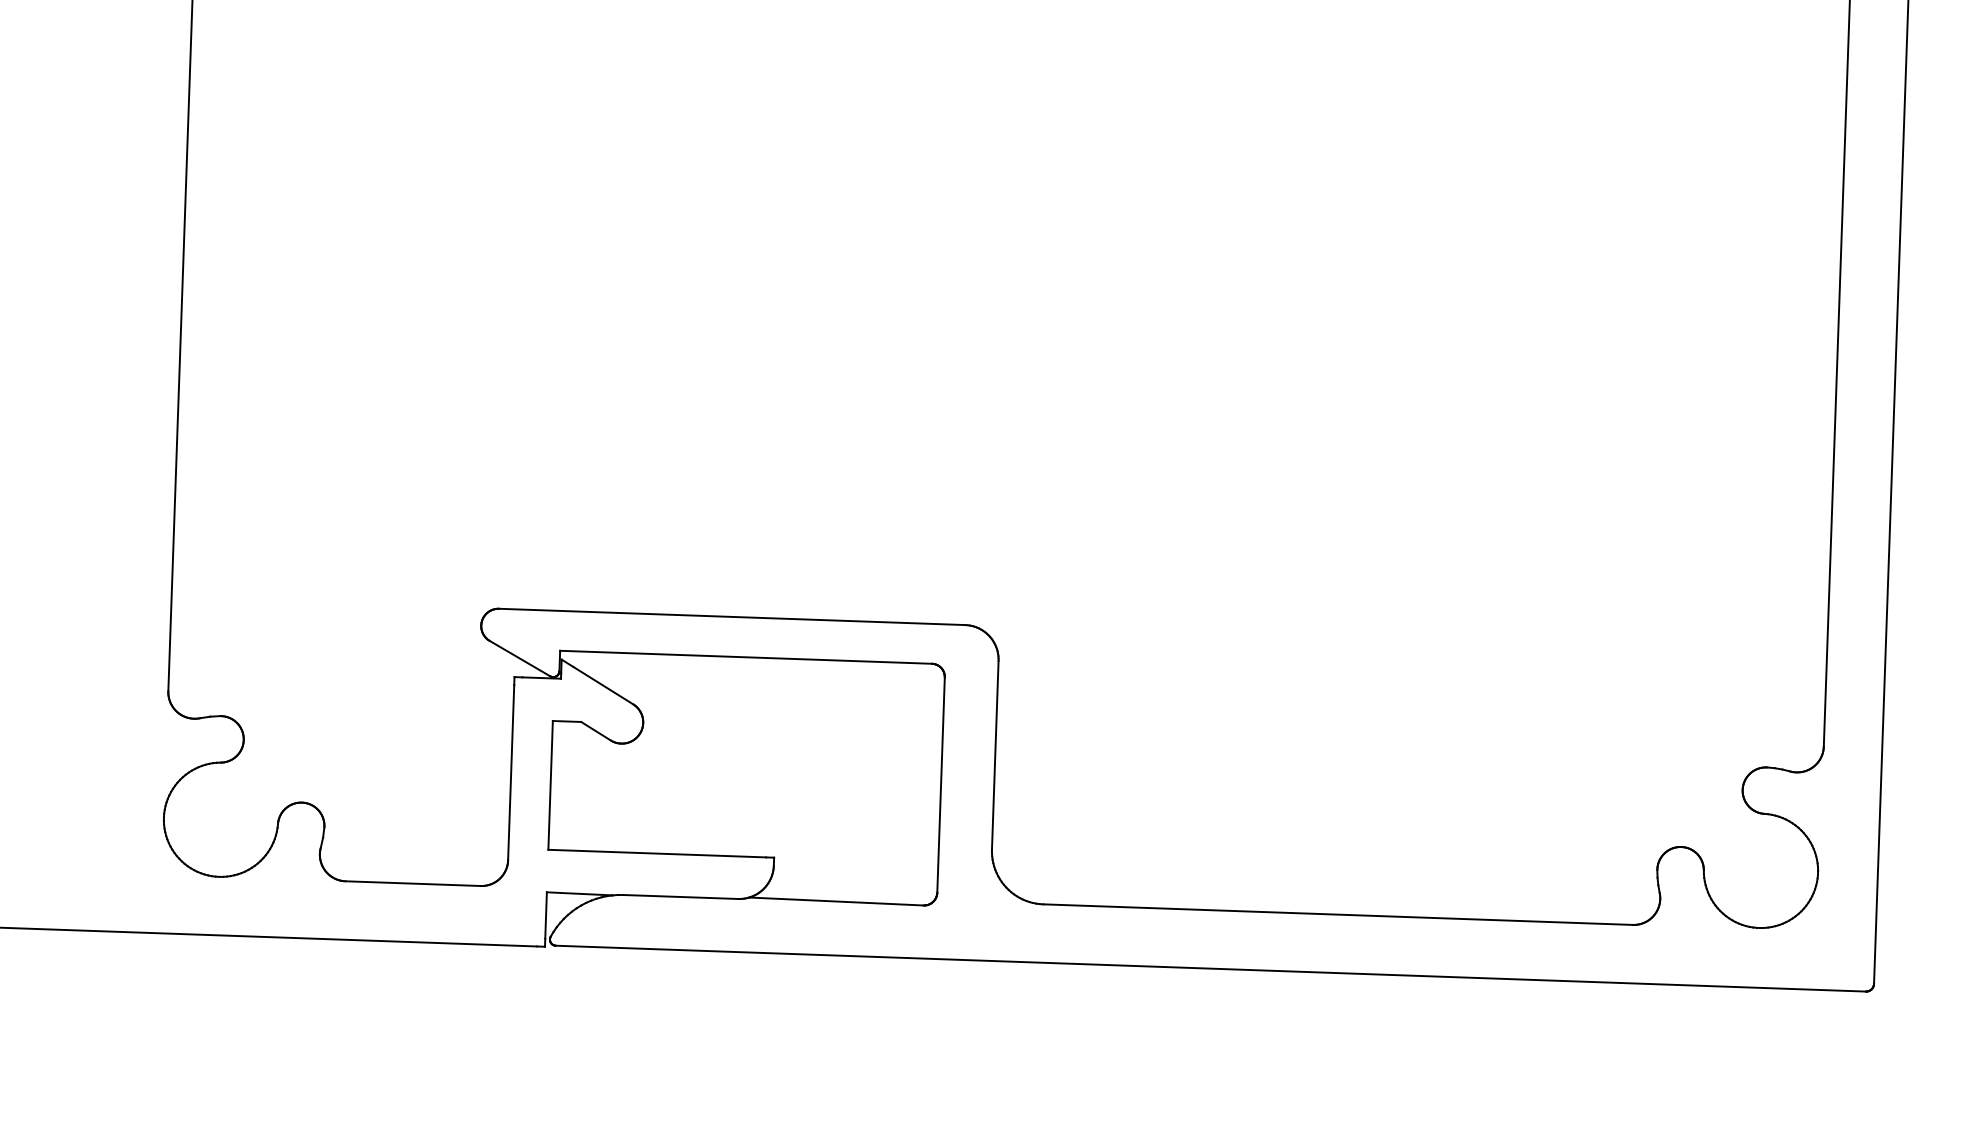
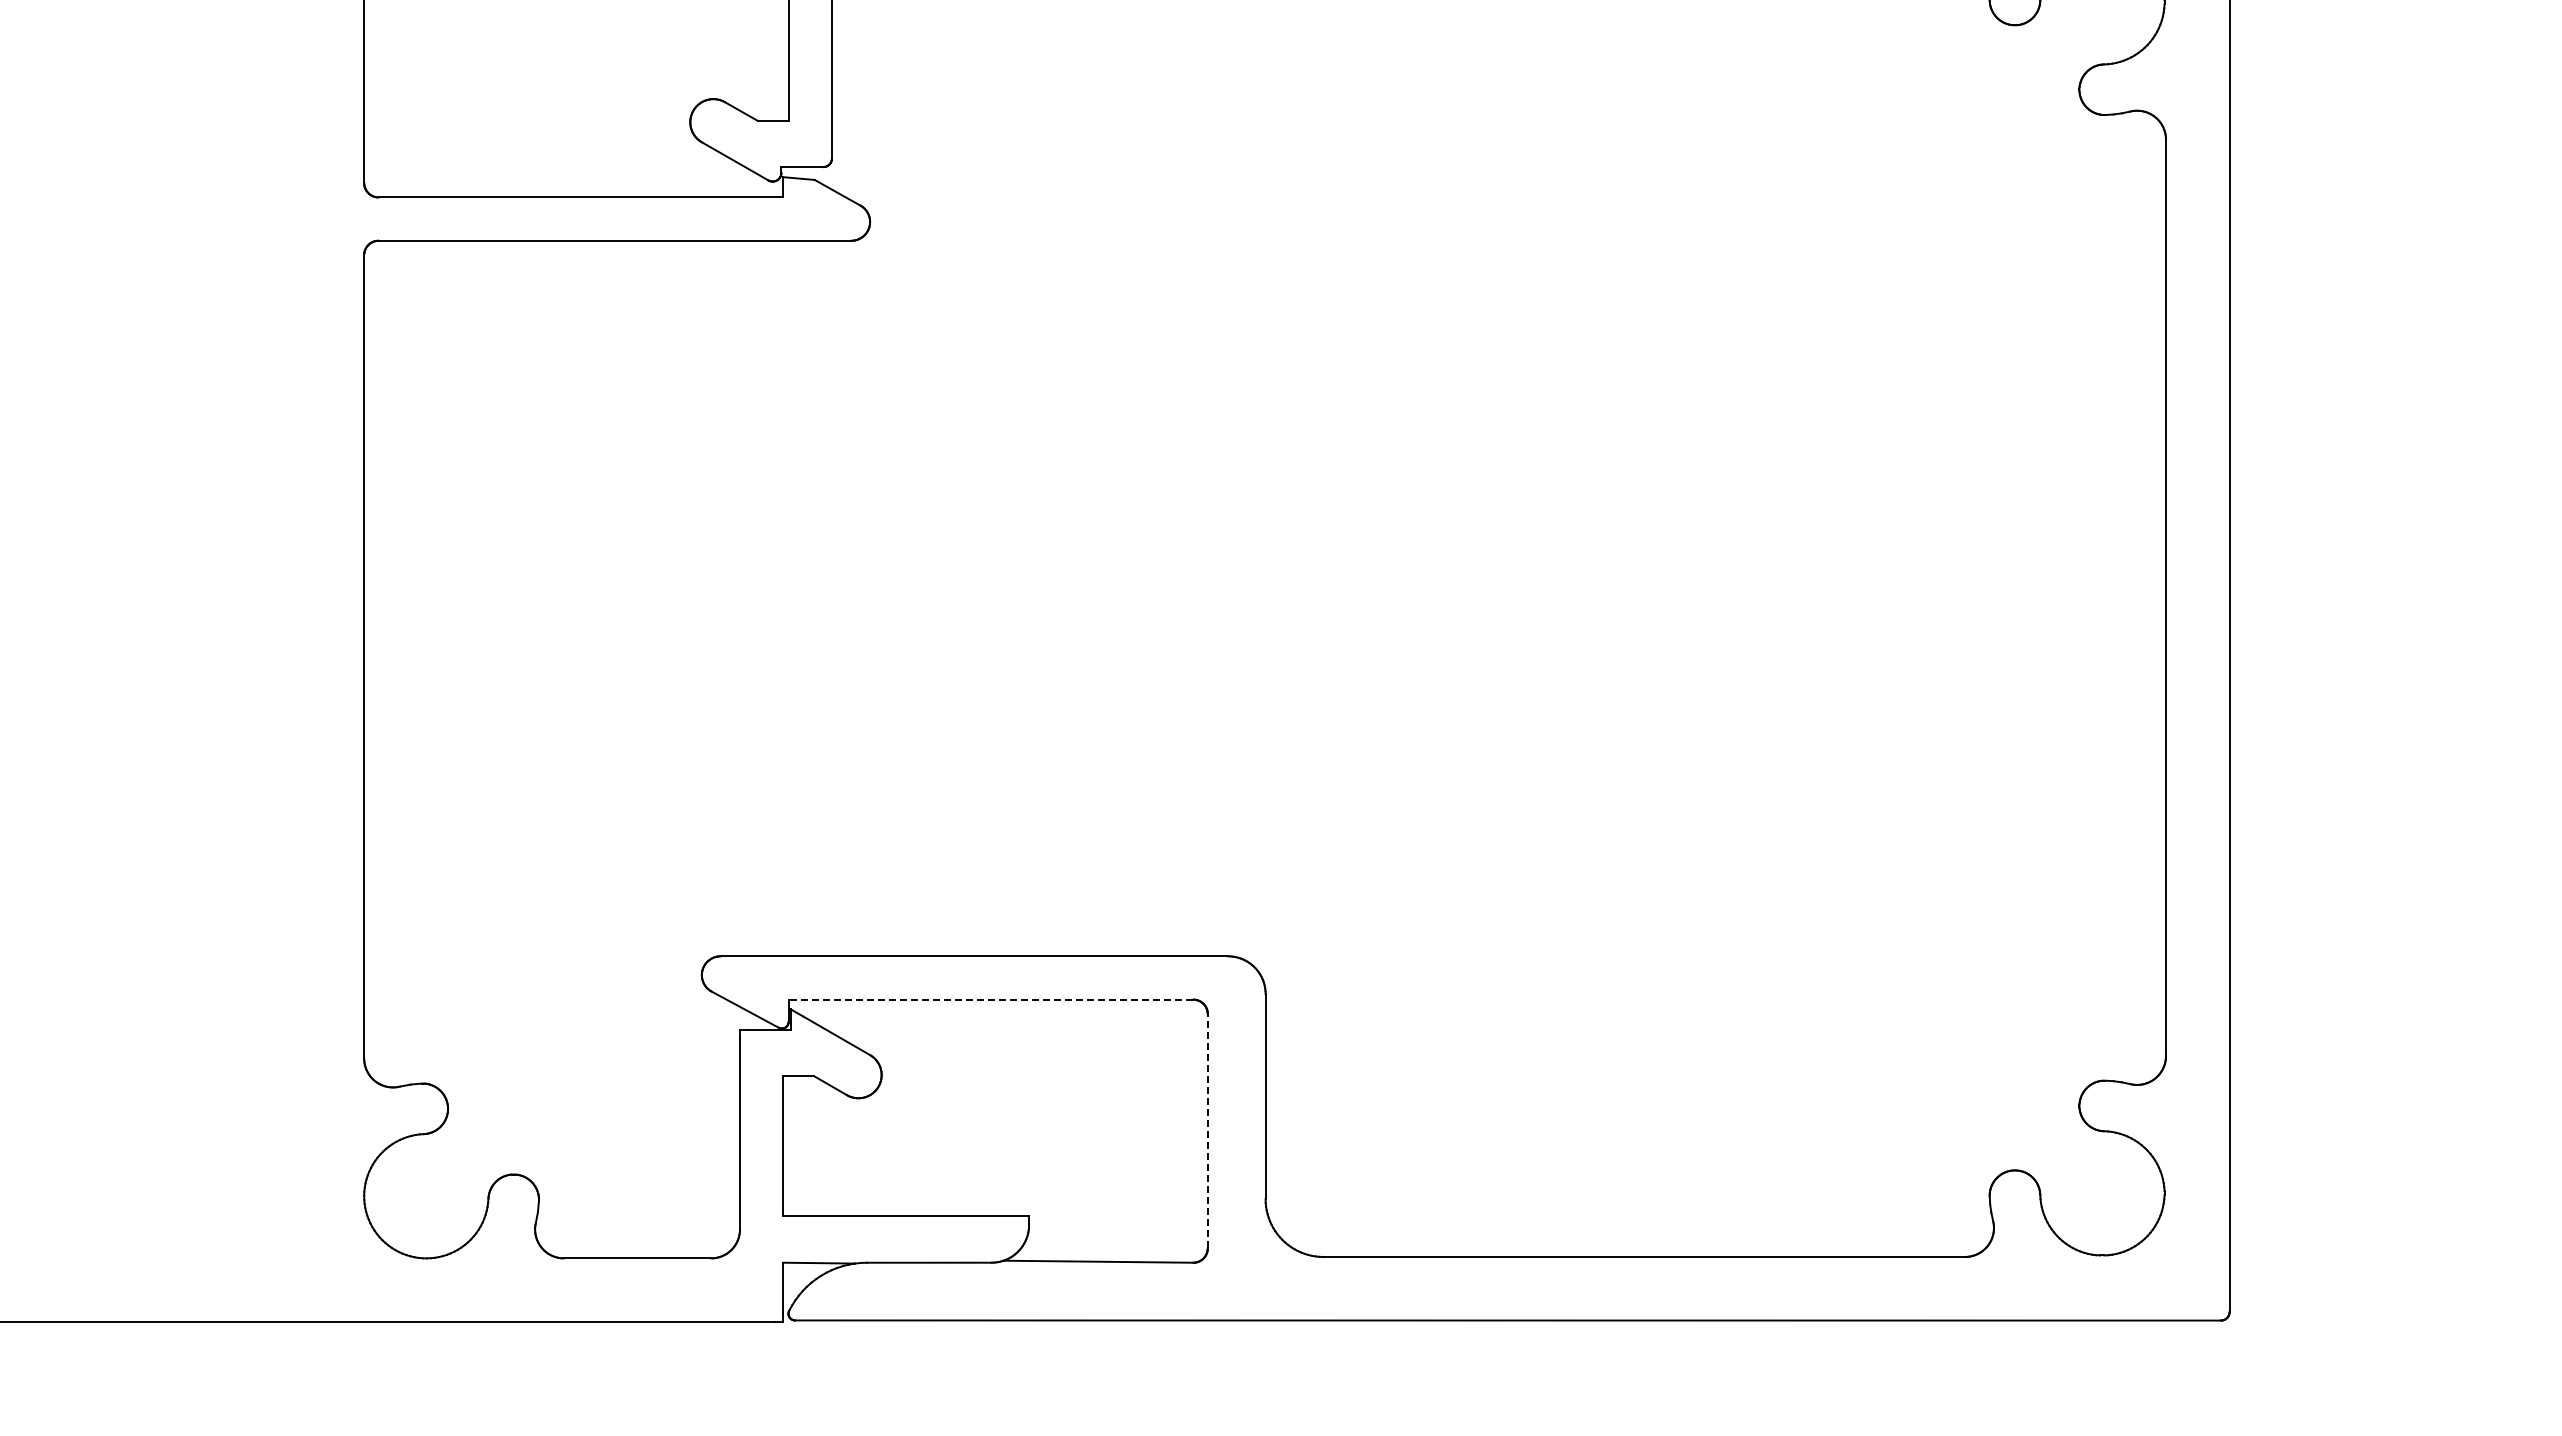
line: (745, 657) -> (990, 999), solid -> dashed
line: (940, 784) -> (1207, 1130), solid -> dashed

